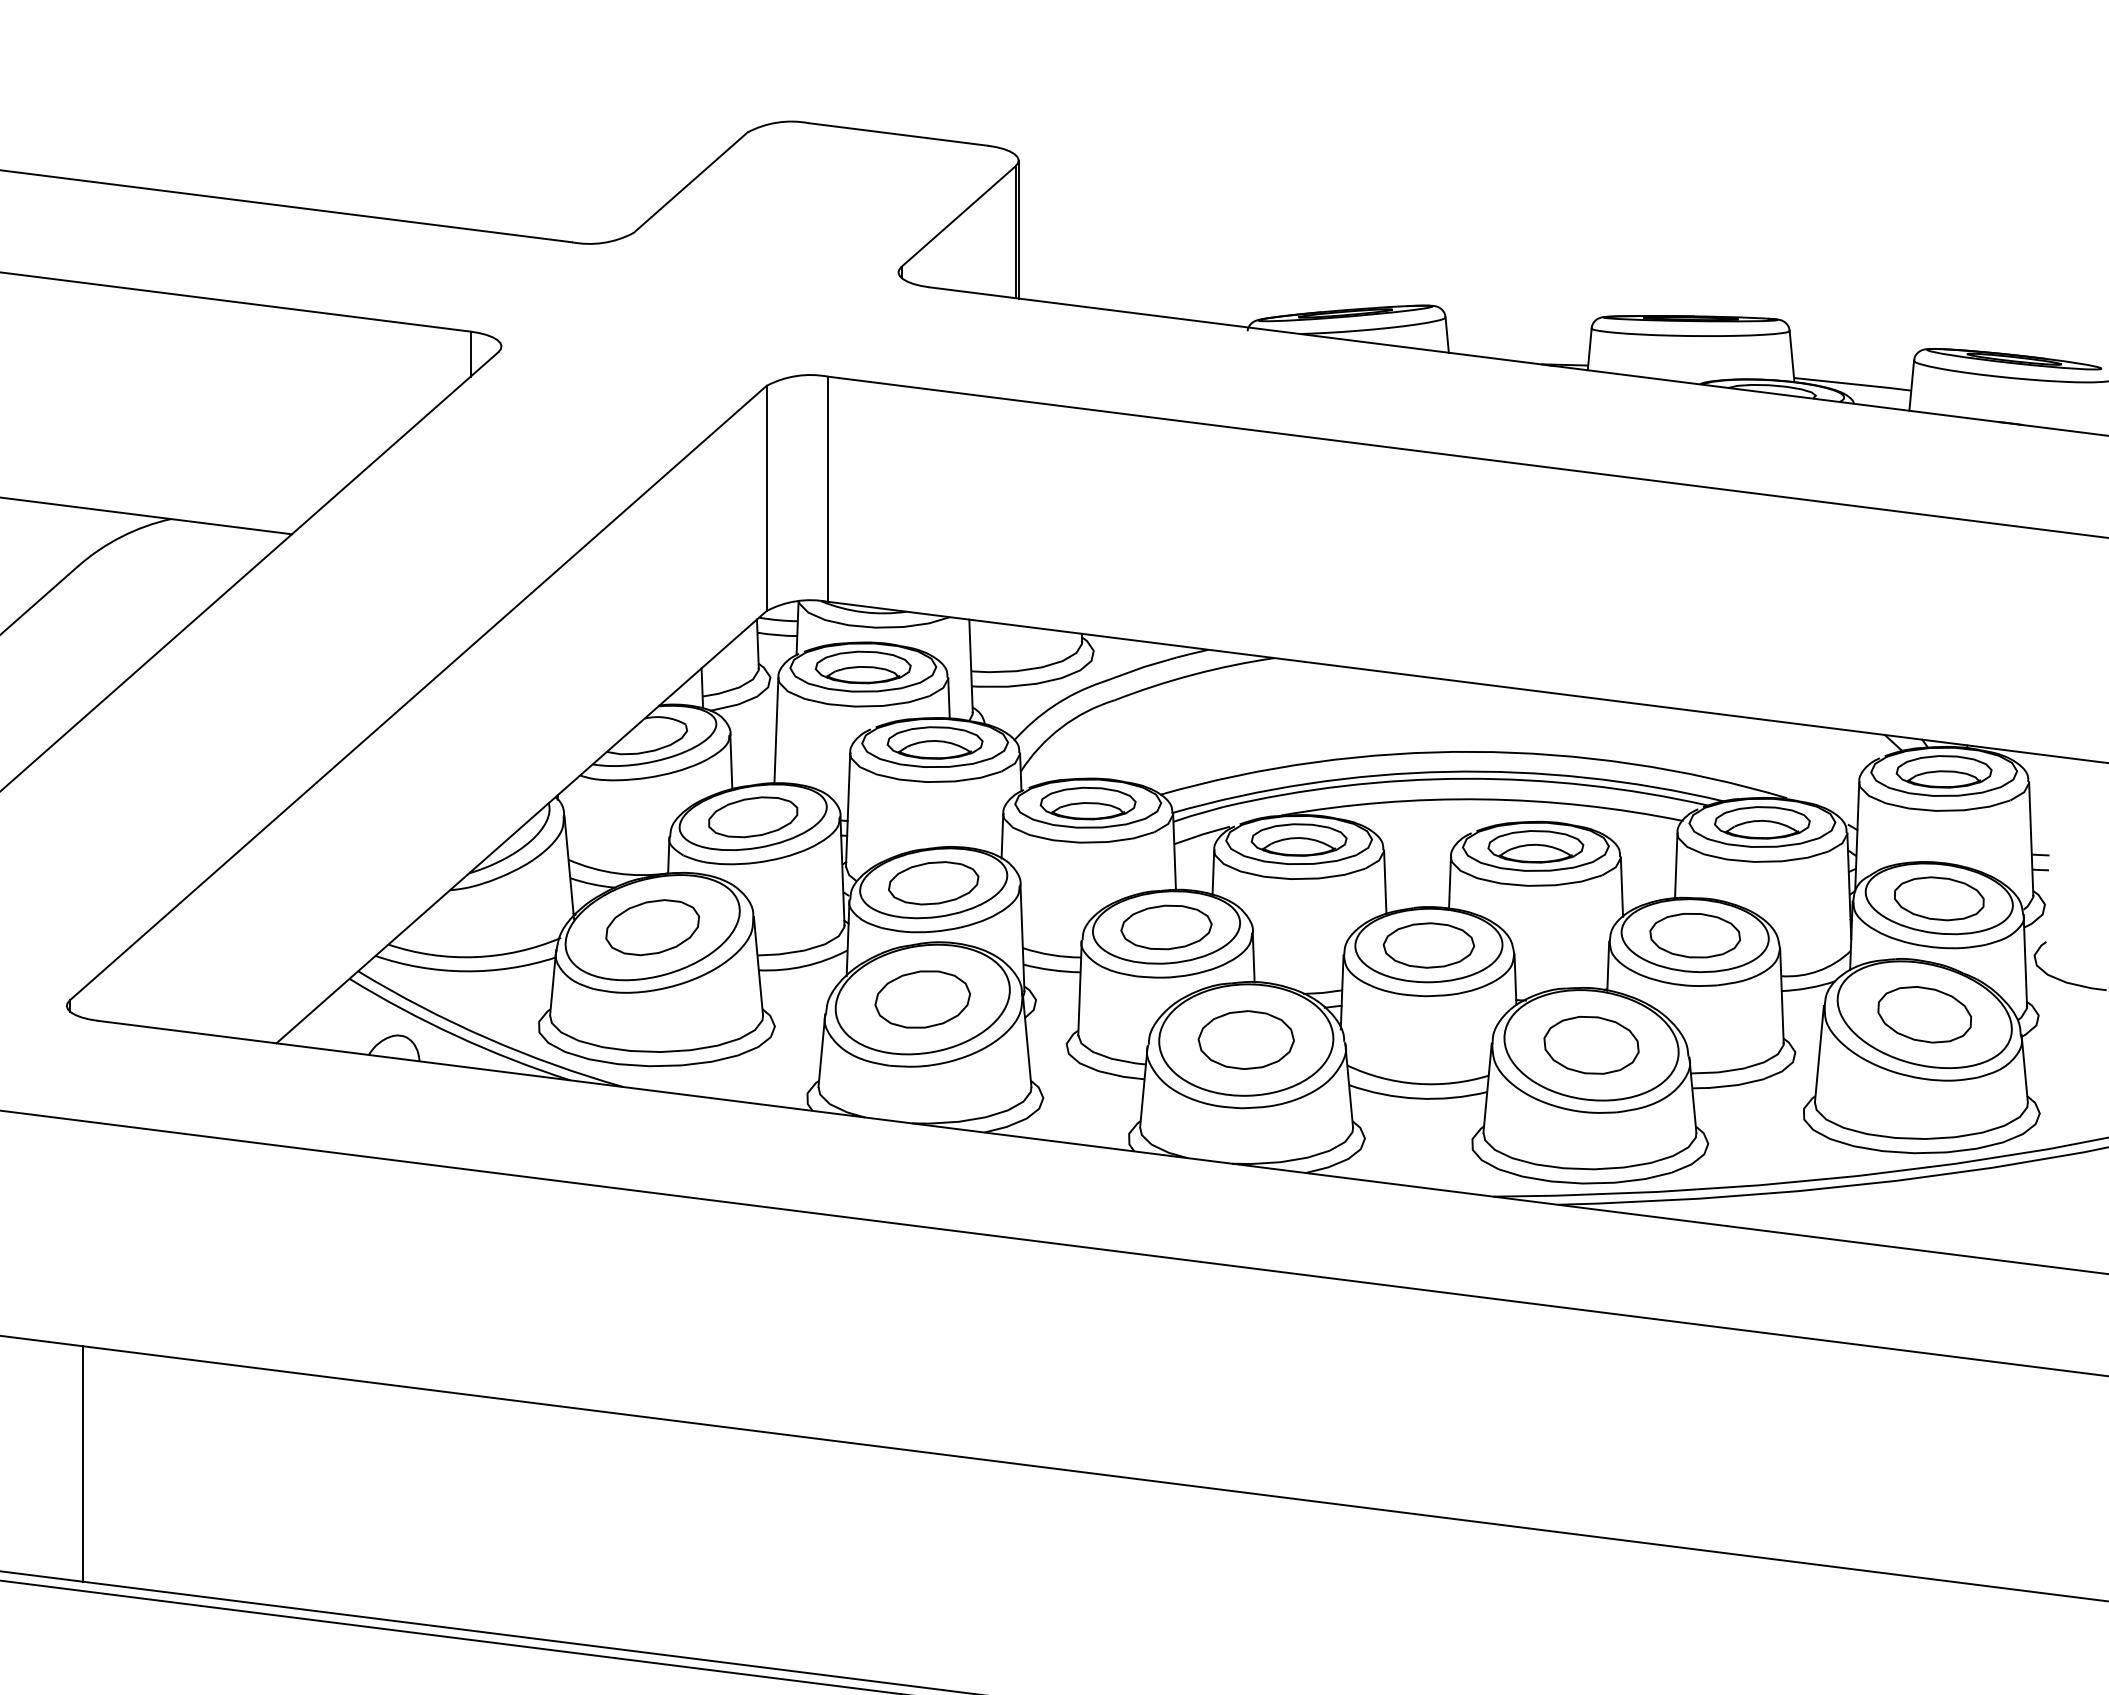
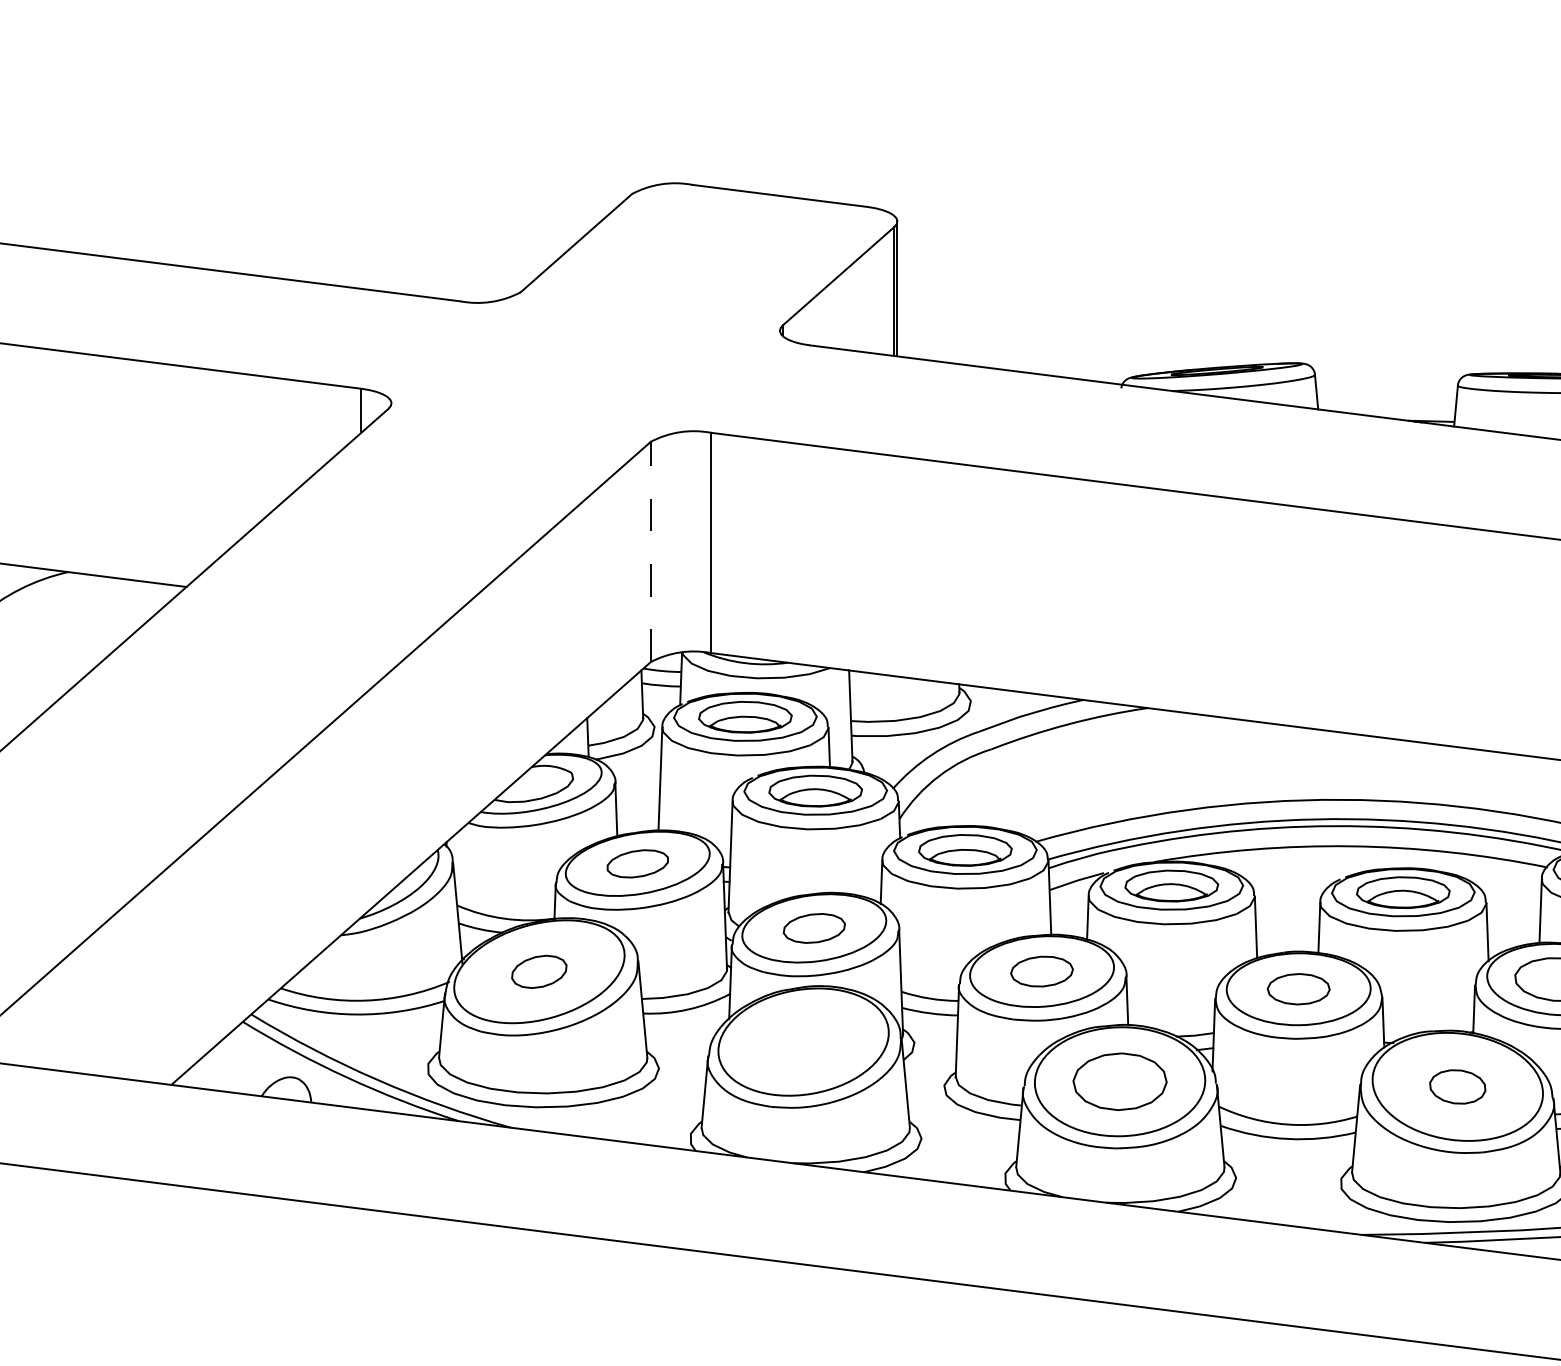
line: (766, 498) -> (650, 551), solid -> dashed
part: (753, 817) -> (638, 864), size x0.7
part: (933, 883) -> (814, 928), size x0.7
part: (652, 927) -> (539, 971), size x0.6
part: (1166, 927) -> (1042, 971), size x0.7
part: (1428, 945) -> (1298, 989), size x0.7
part: (922, 999) -> (803, 1042), removed
part: (1591, 1045) -> (1457, 1087), size x0.6

